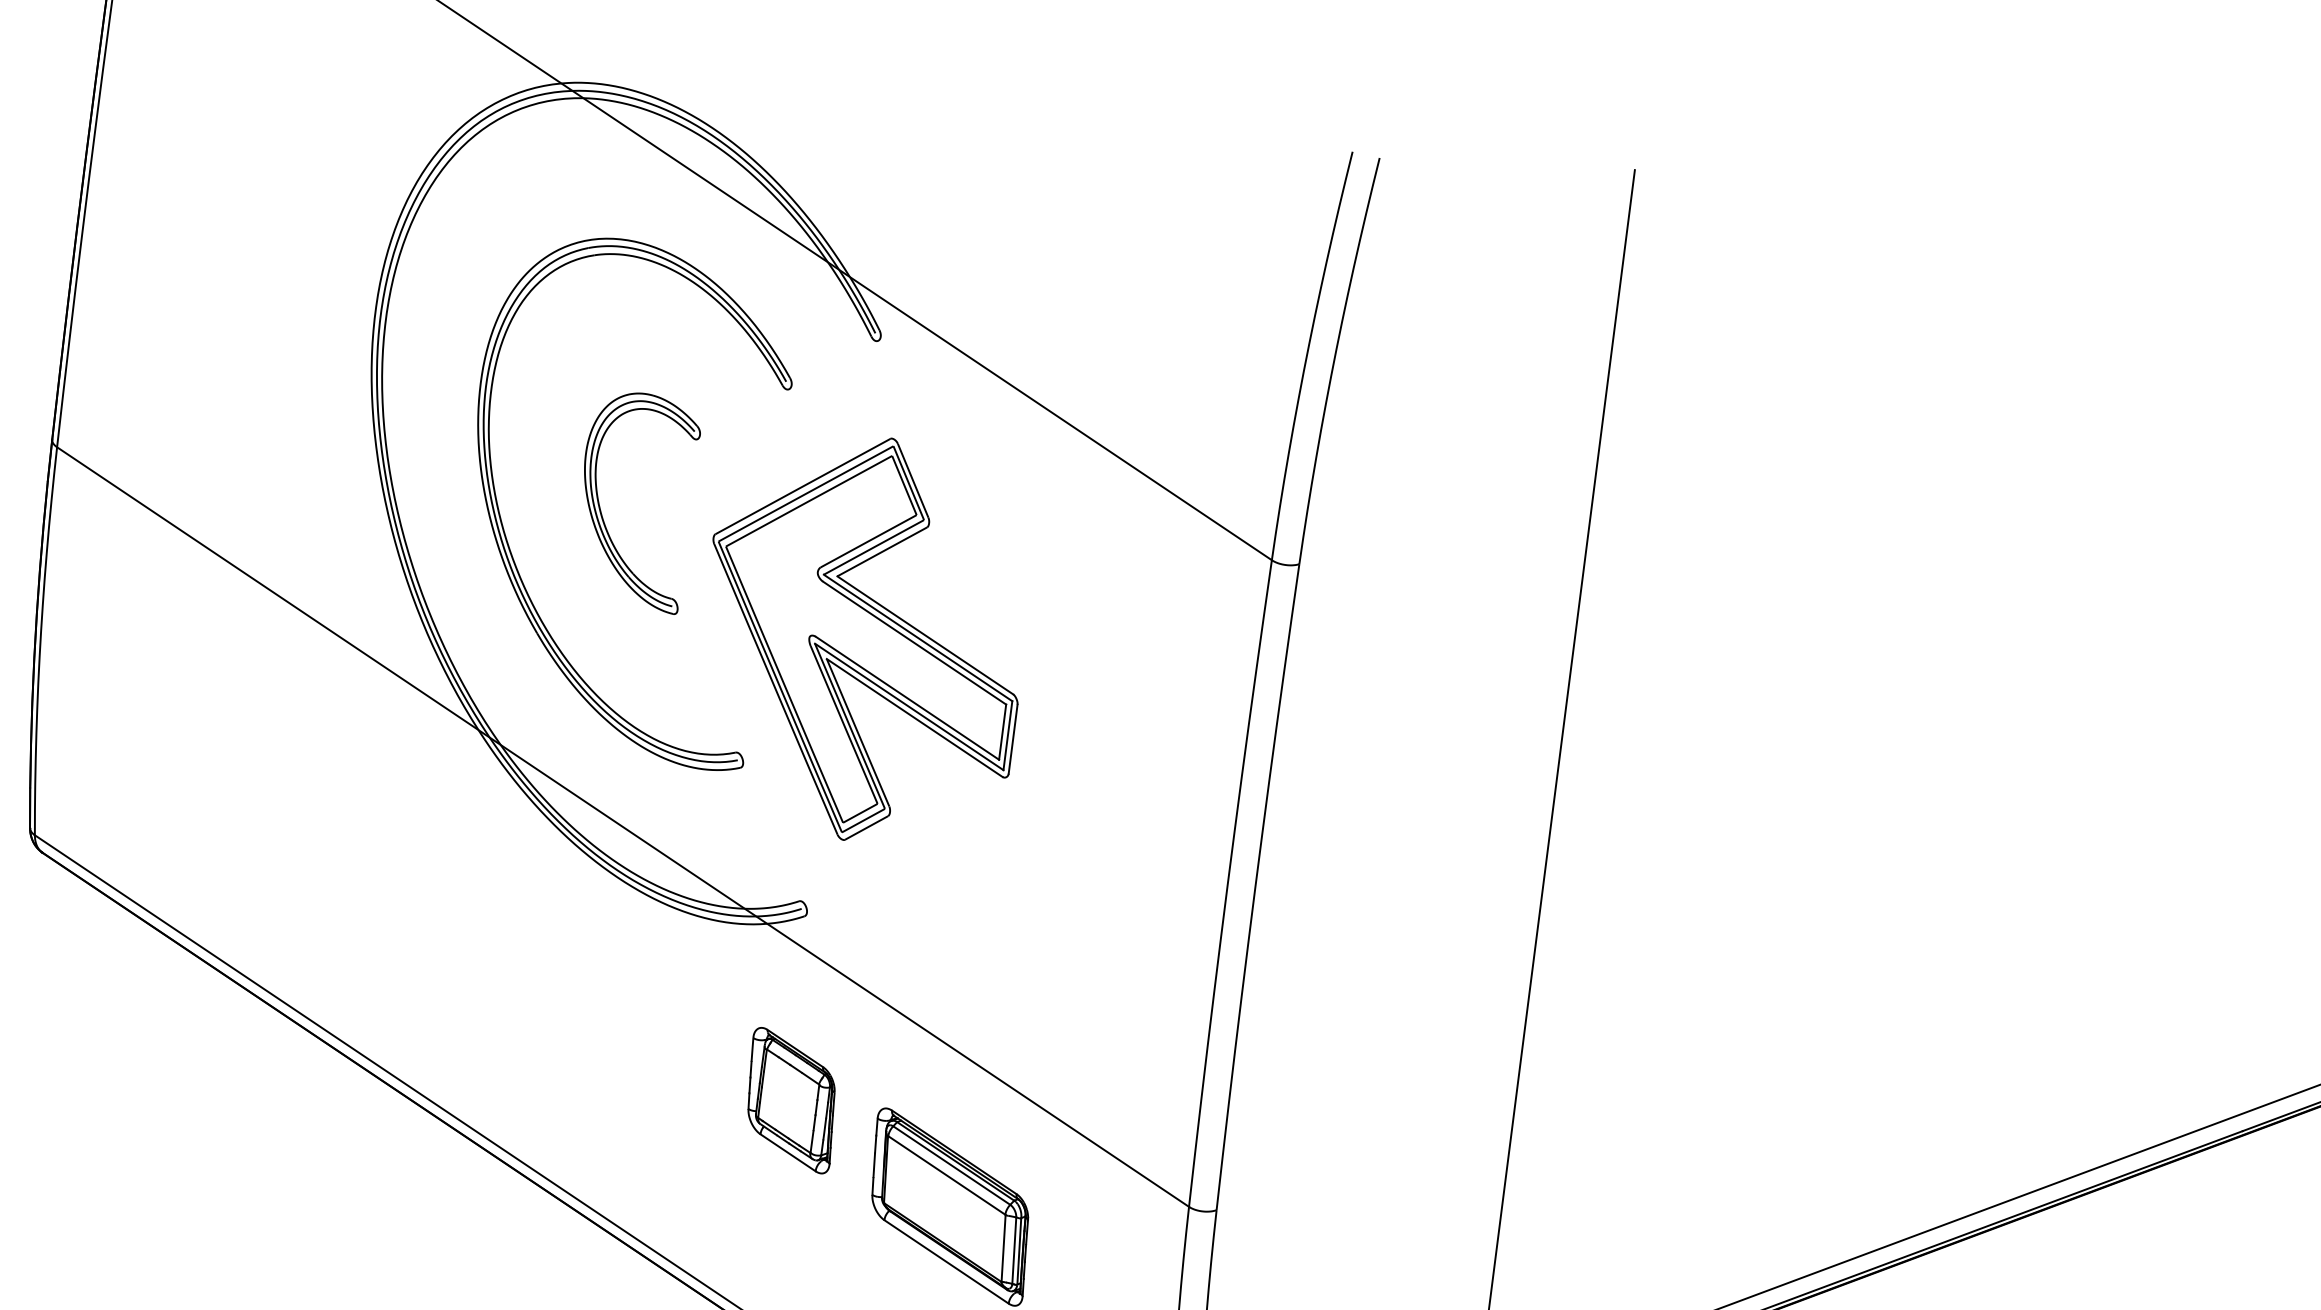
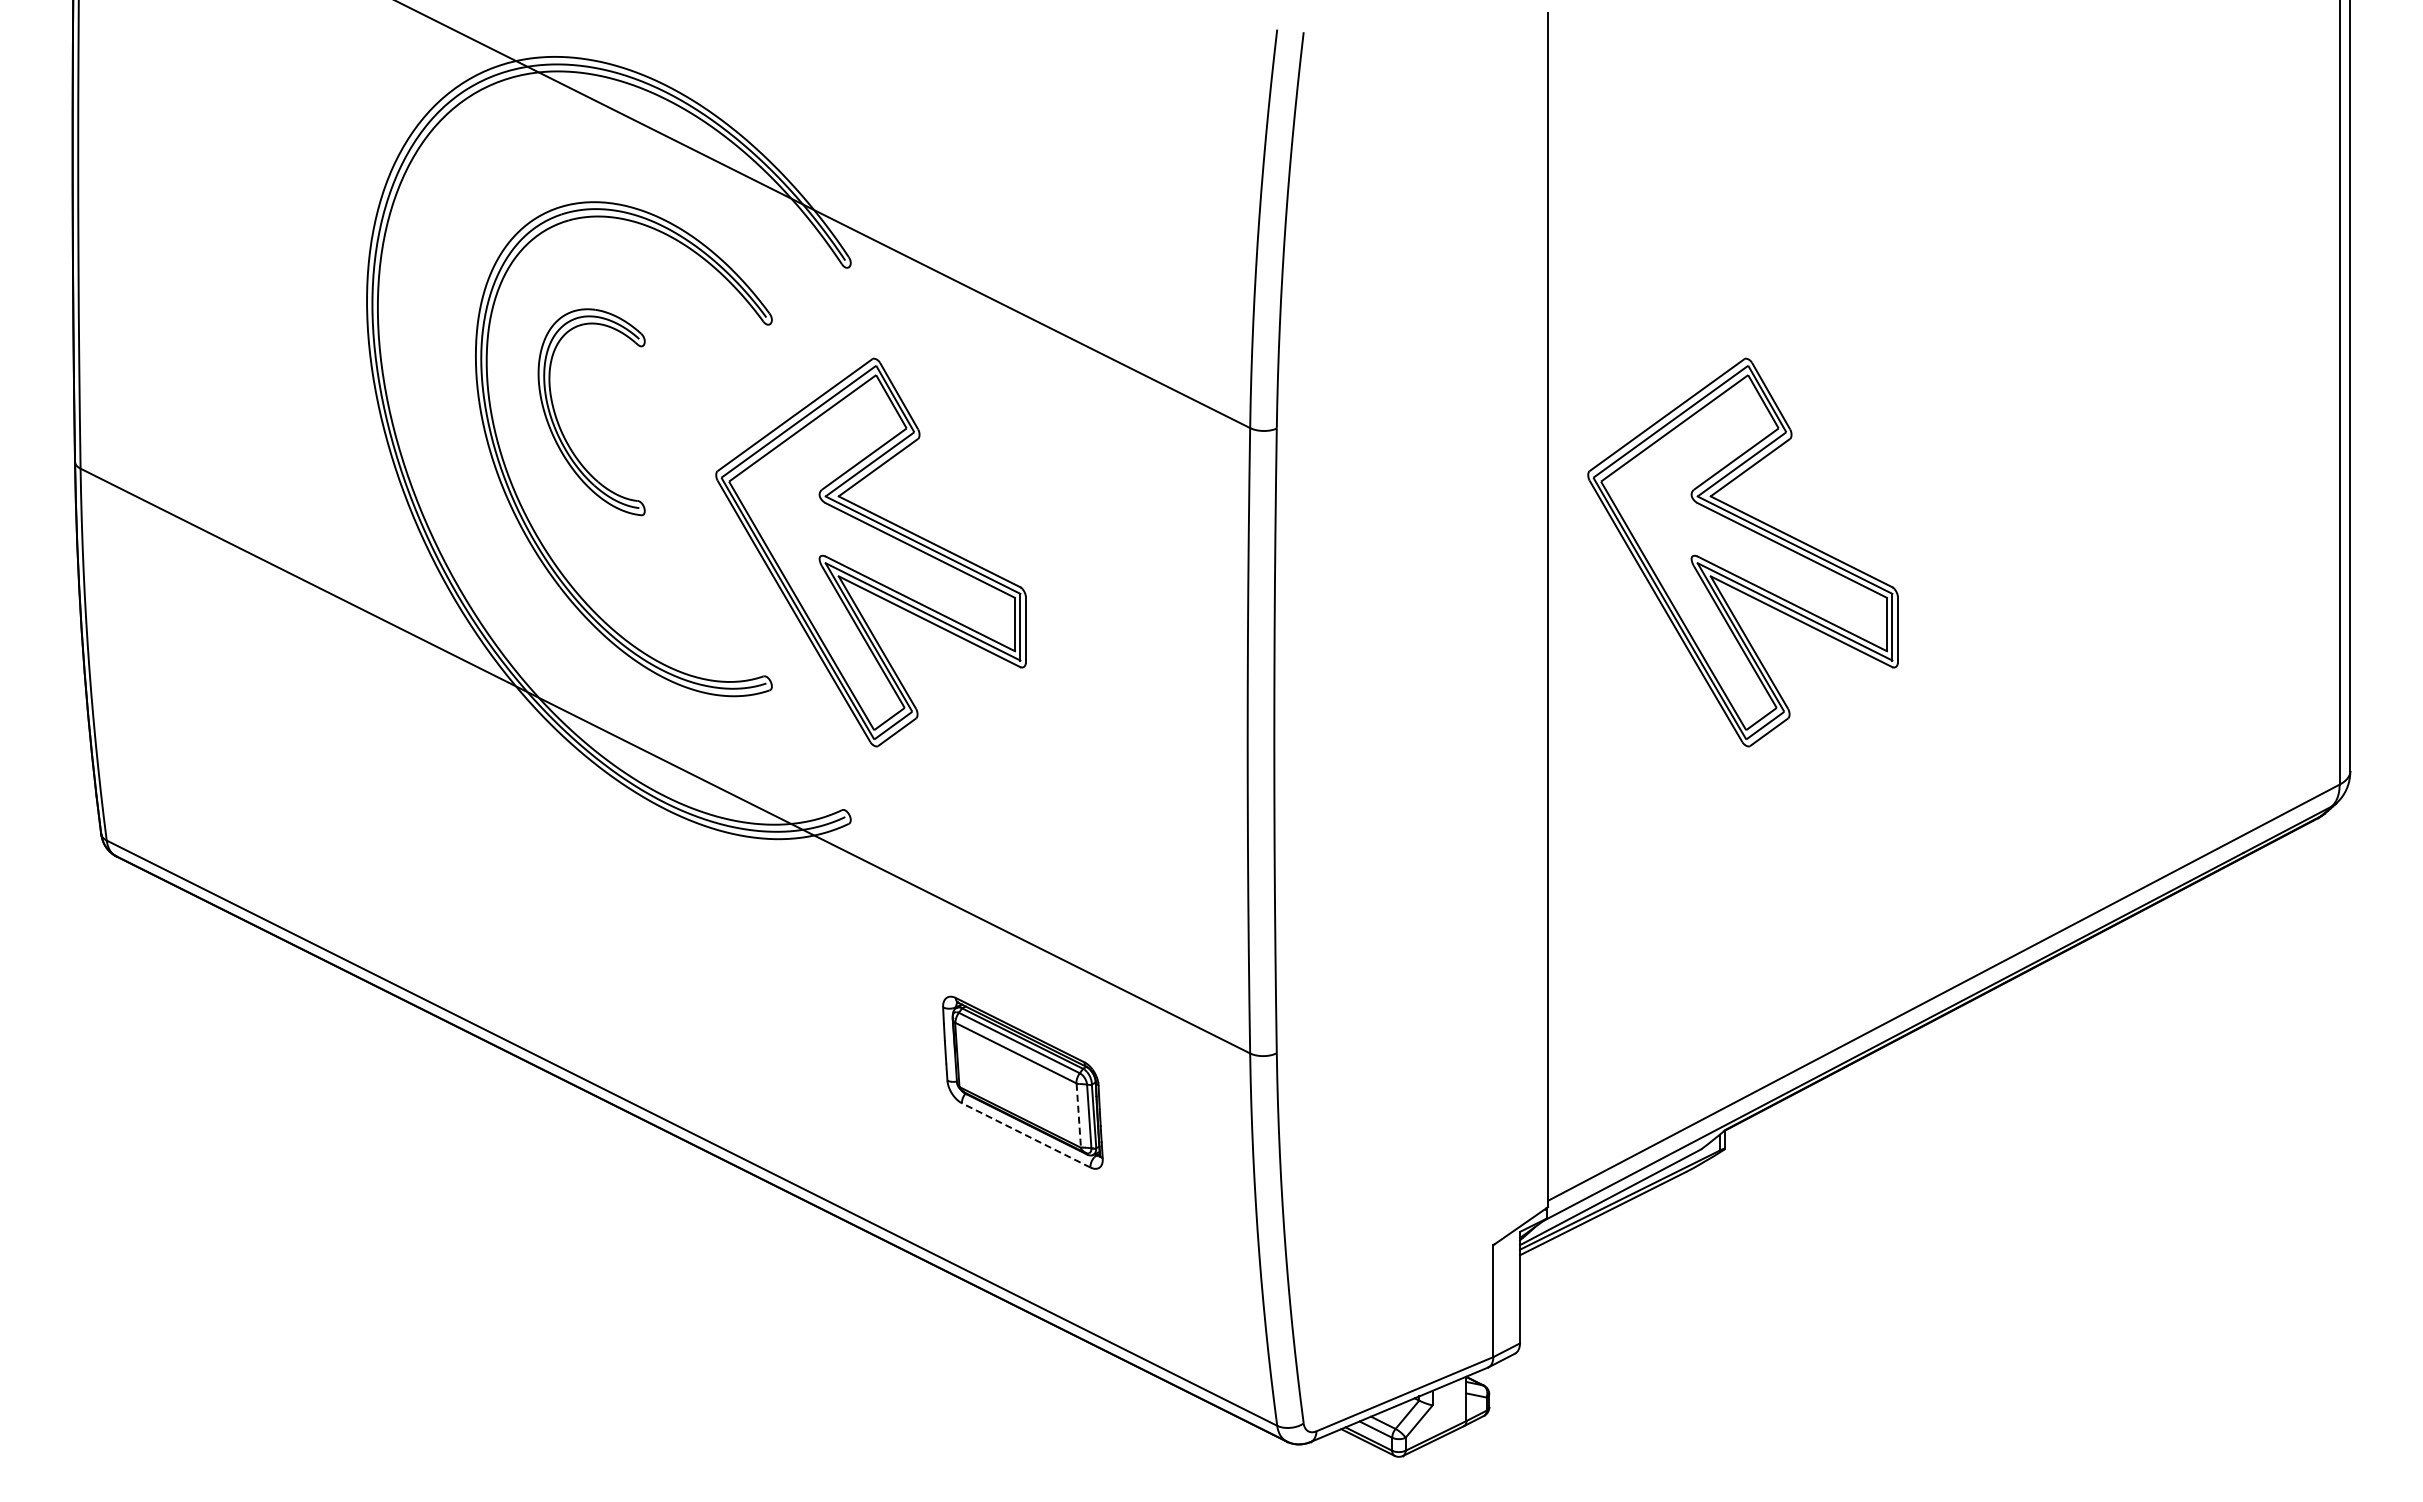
part: (600, 508) -> (559, 423), moved
part: (1764, 754) -> (1742, 552), added
part: (791, 1100) -> (858, 1000), removed
line: (1003, 1248) -> (1078, 1115), solid -> dashed
line: (946, 1262) -> (1026, 1135), solid -> dashed

